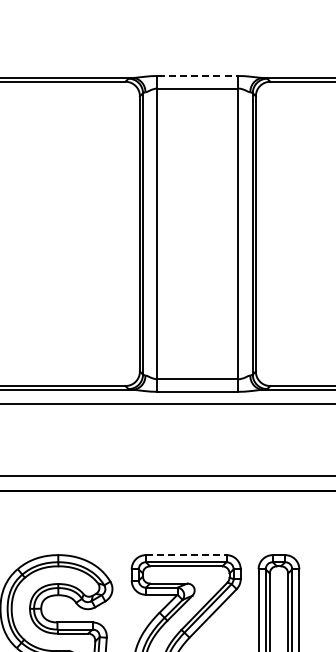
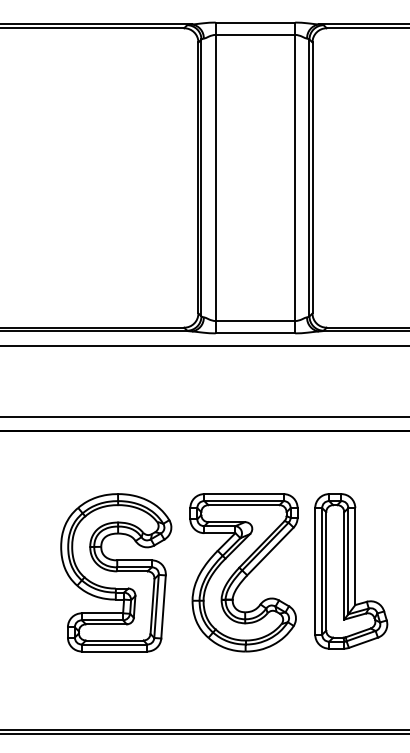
line: (197, 75) -> (255, 22), dashed -> solid
line: (185, 555) -> (243, 494), dashed -> solid

